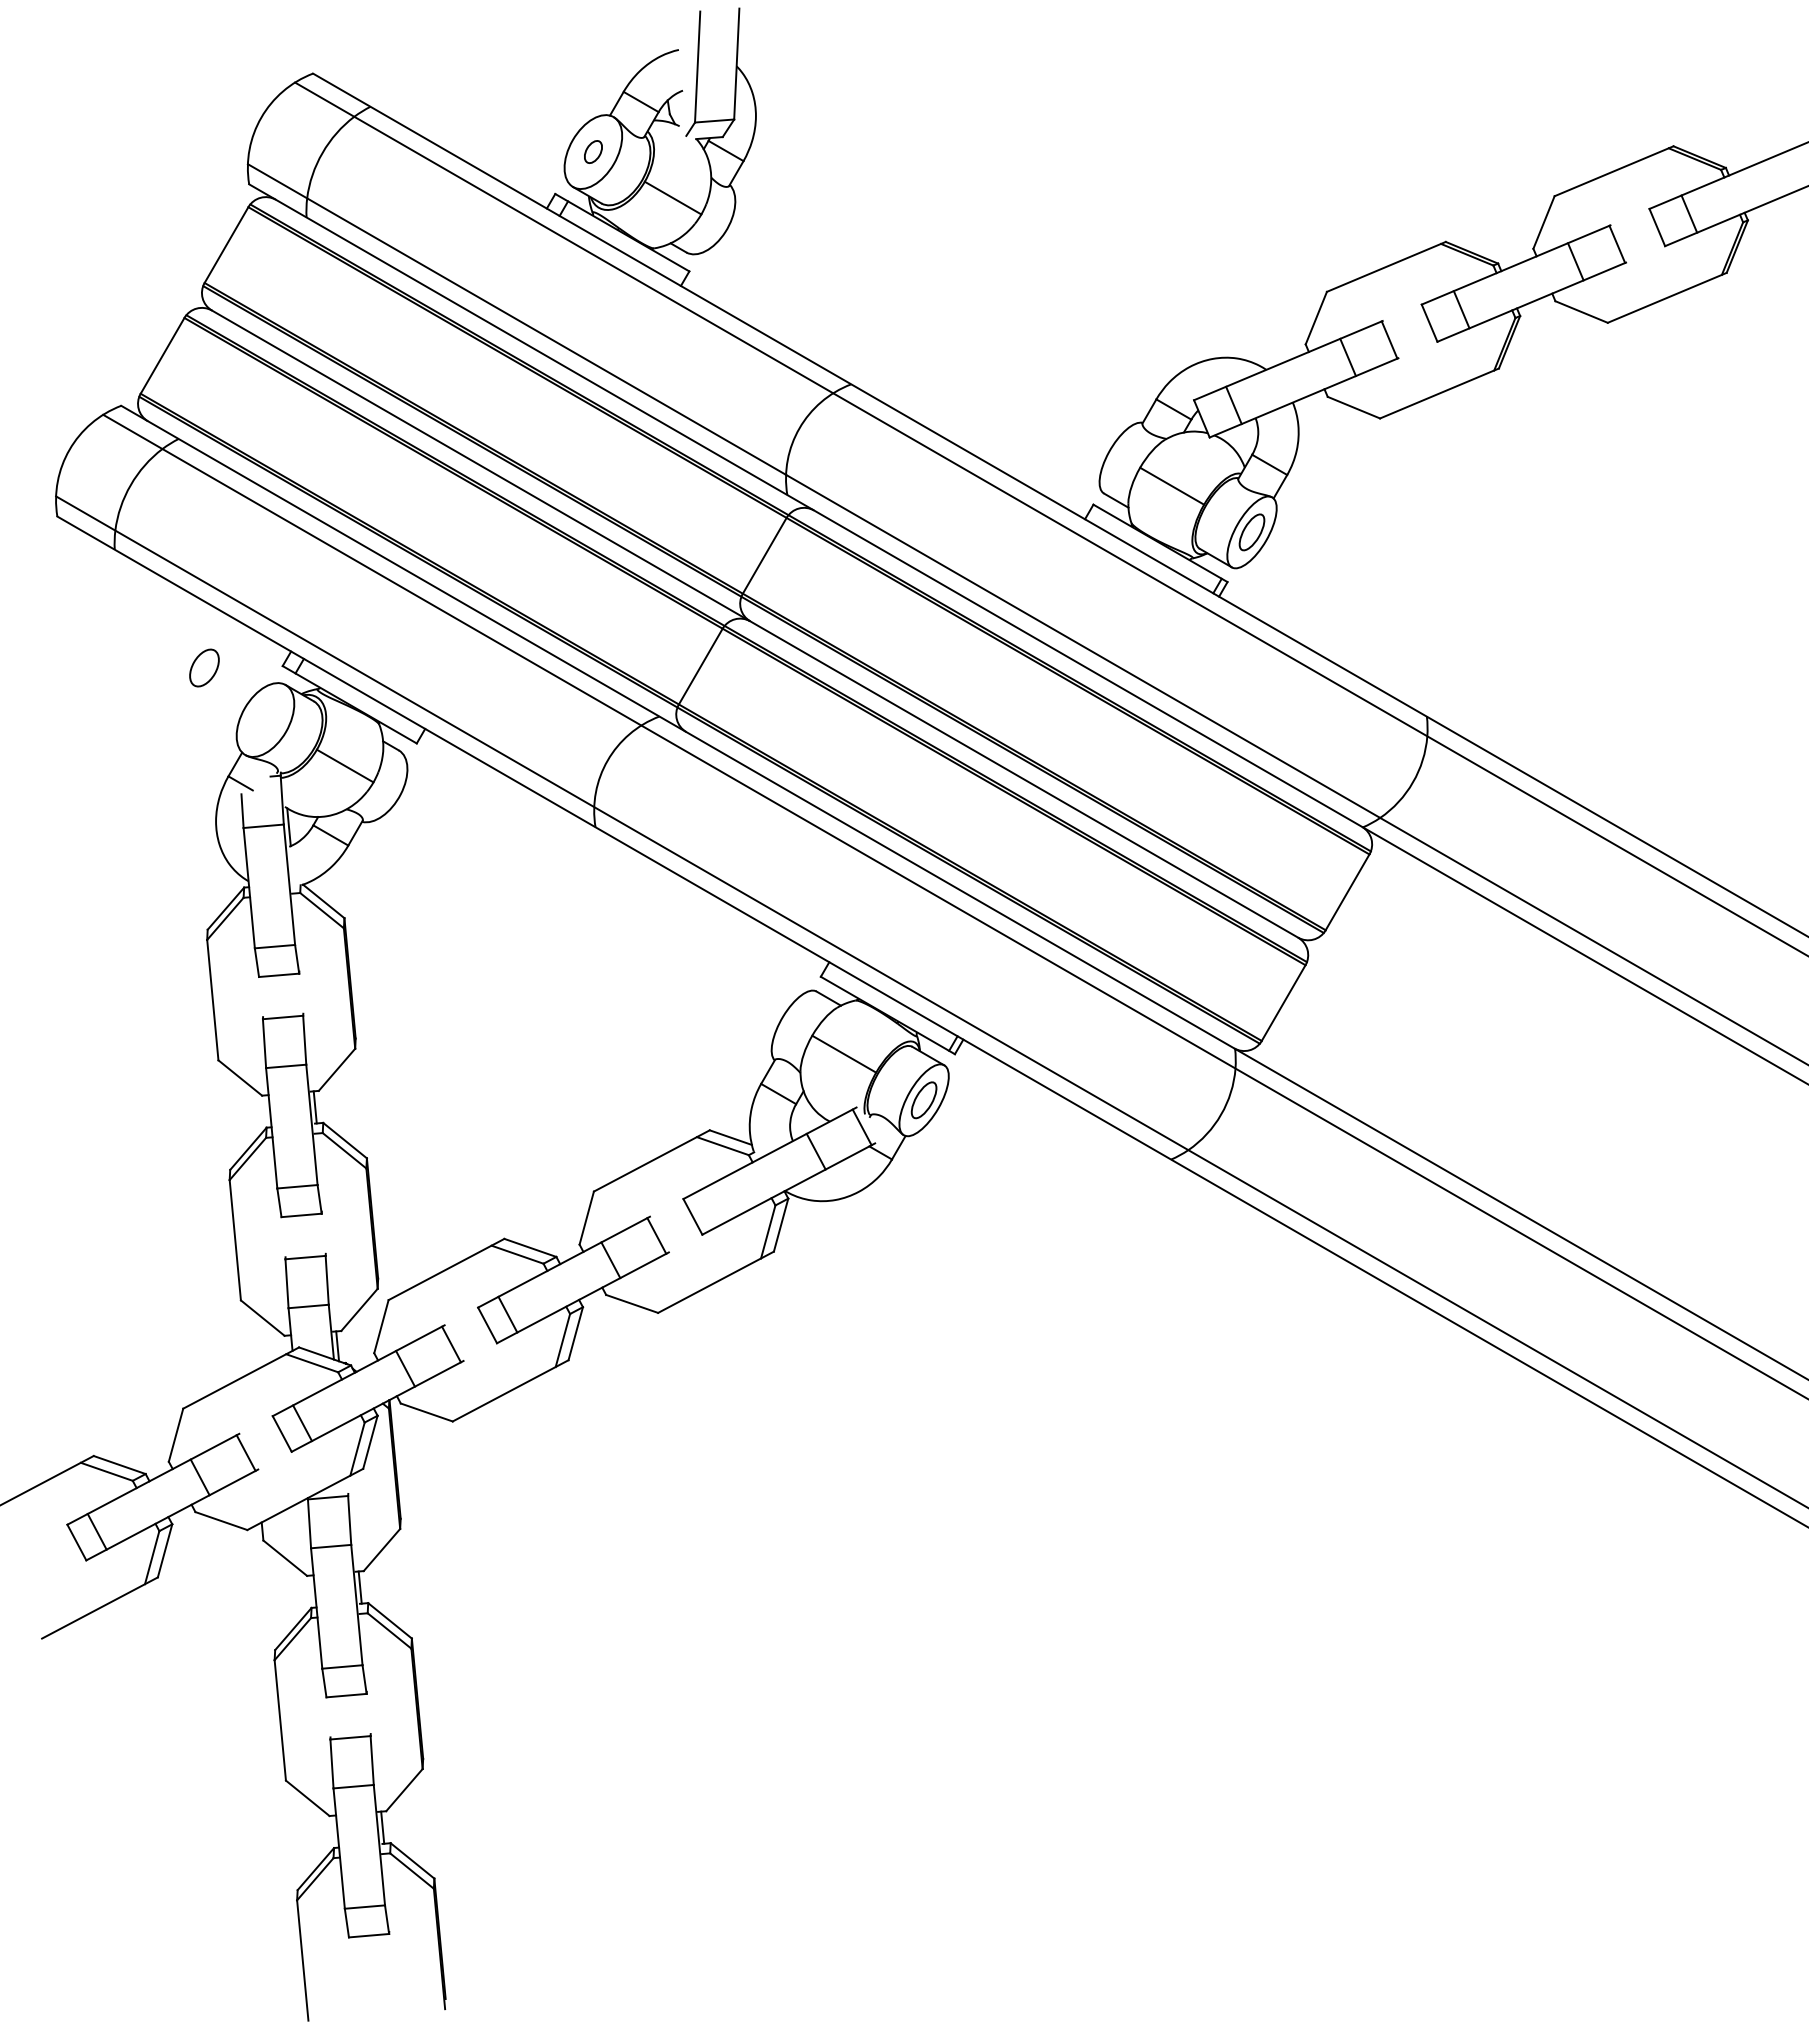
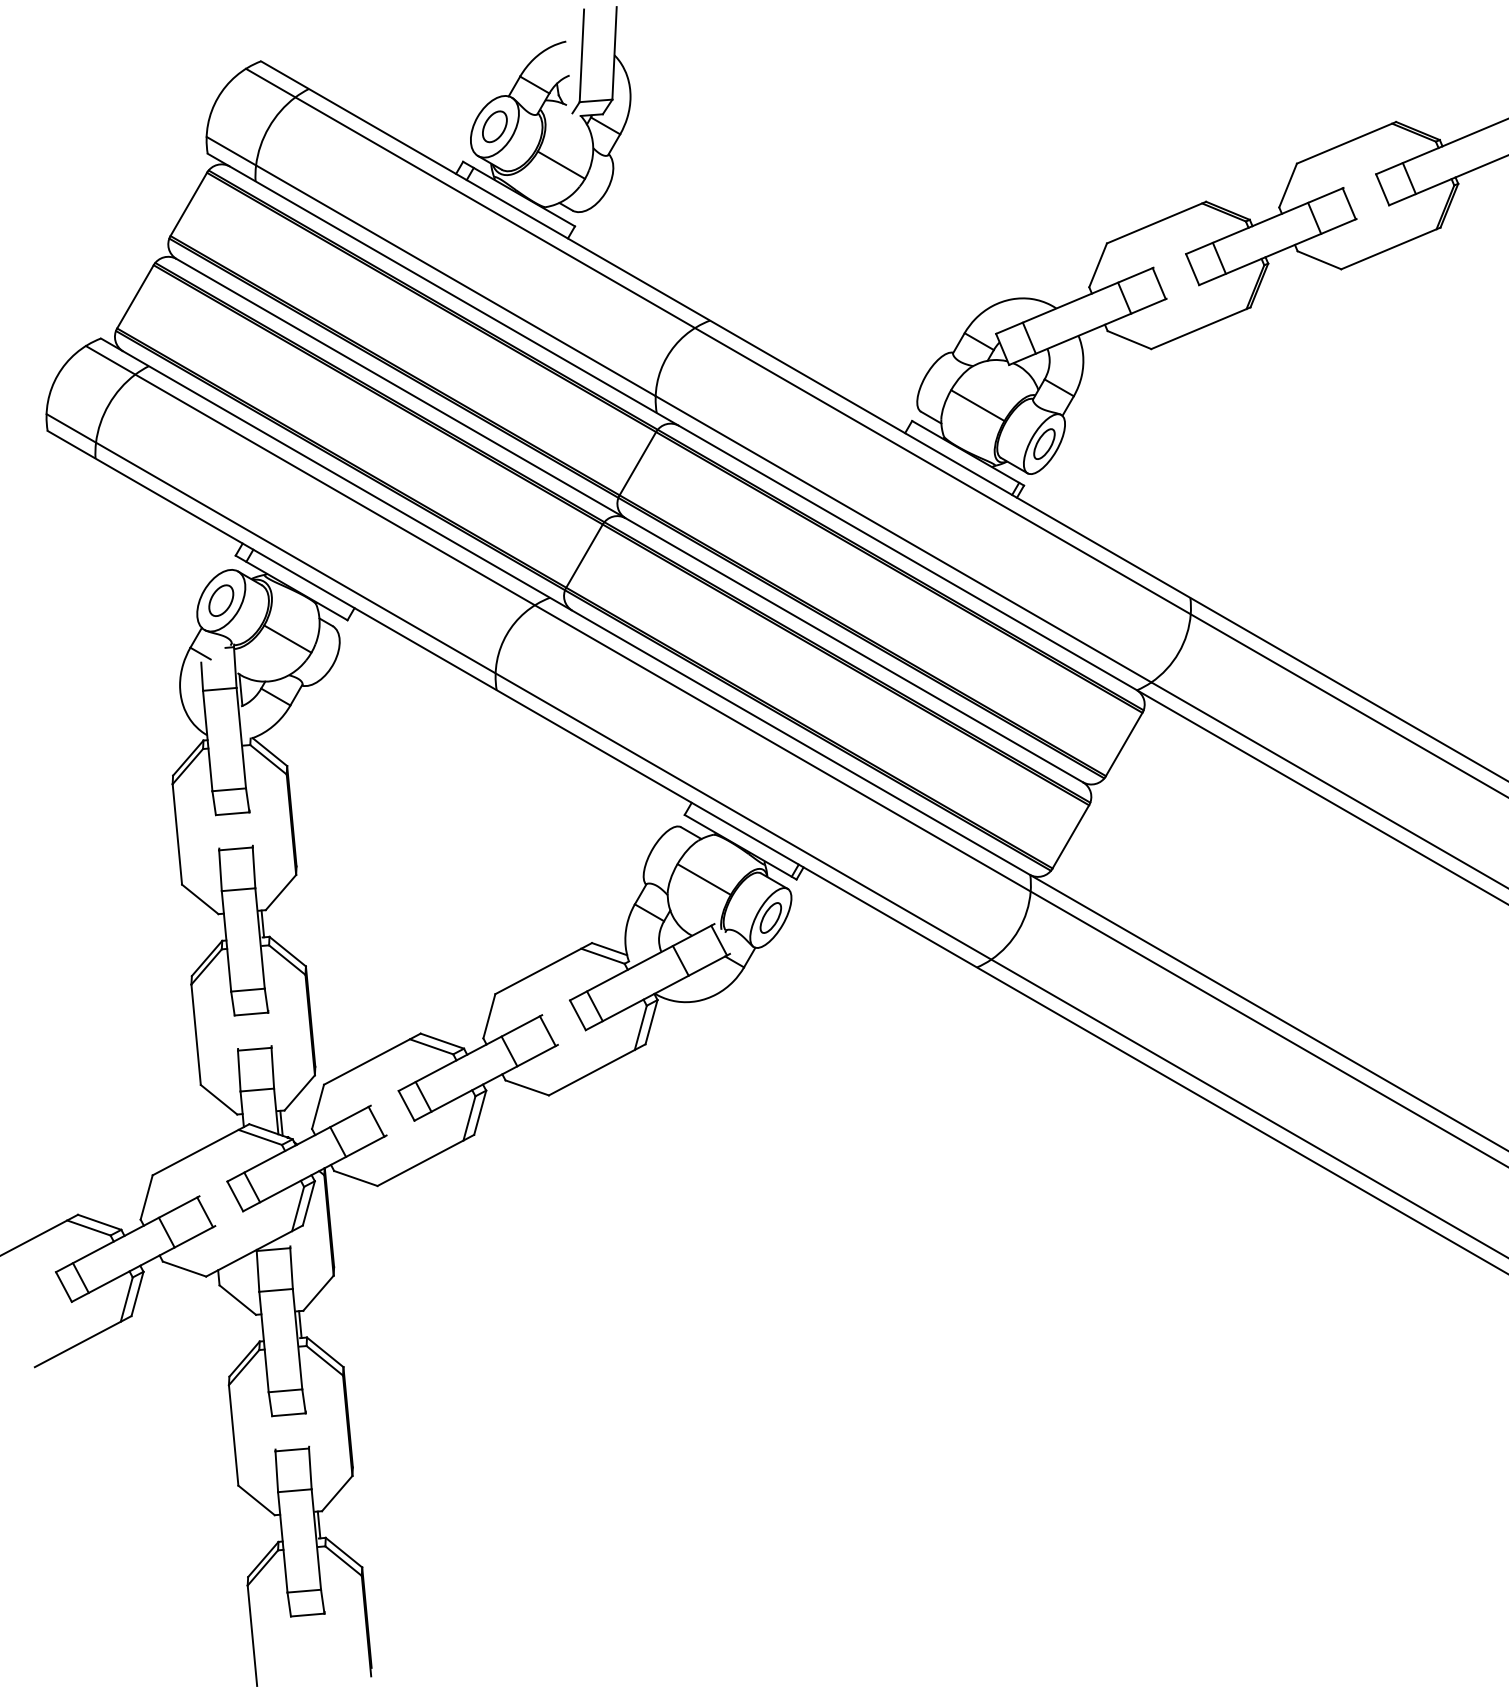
part: (593, 151) -> (495, 126), size x1.67
part: (204, 667) -> (221, 600), moved
line: (712, 1206) -> (594, 1006), added

